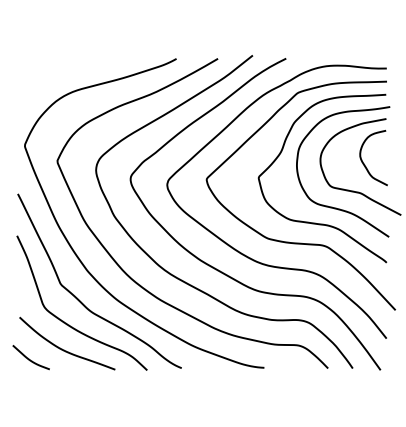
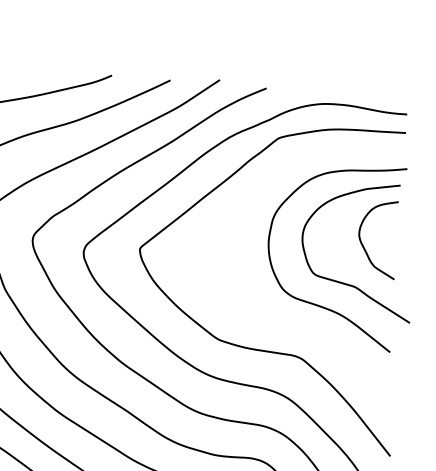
curve: (315, 222) -> (288, 322), removed

